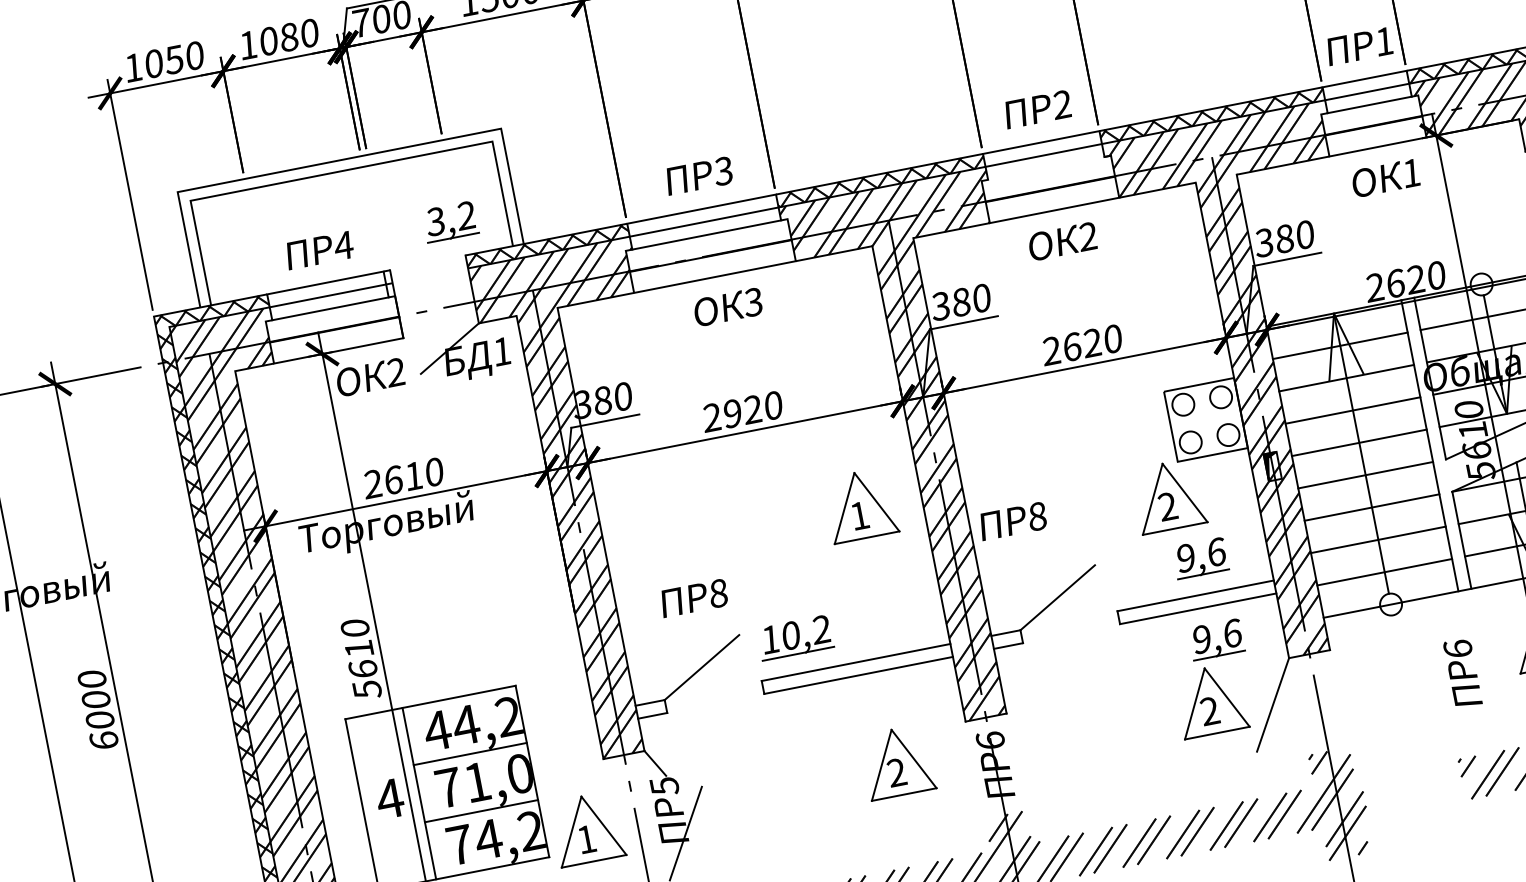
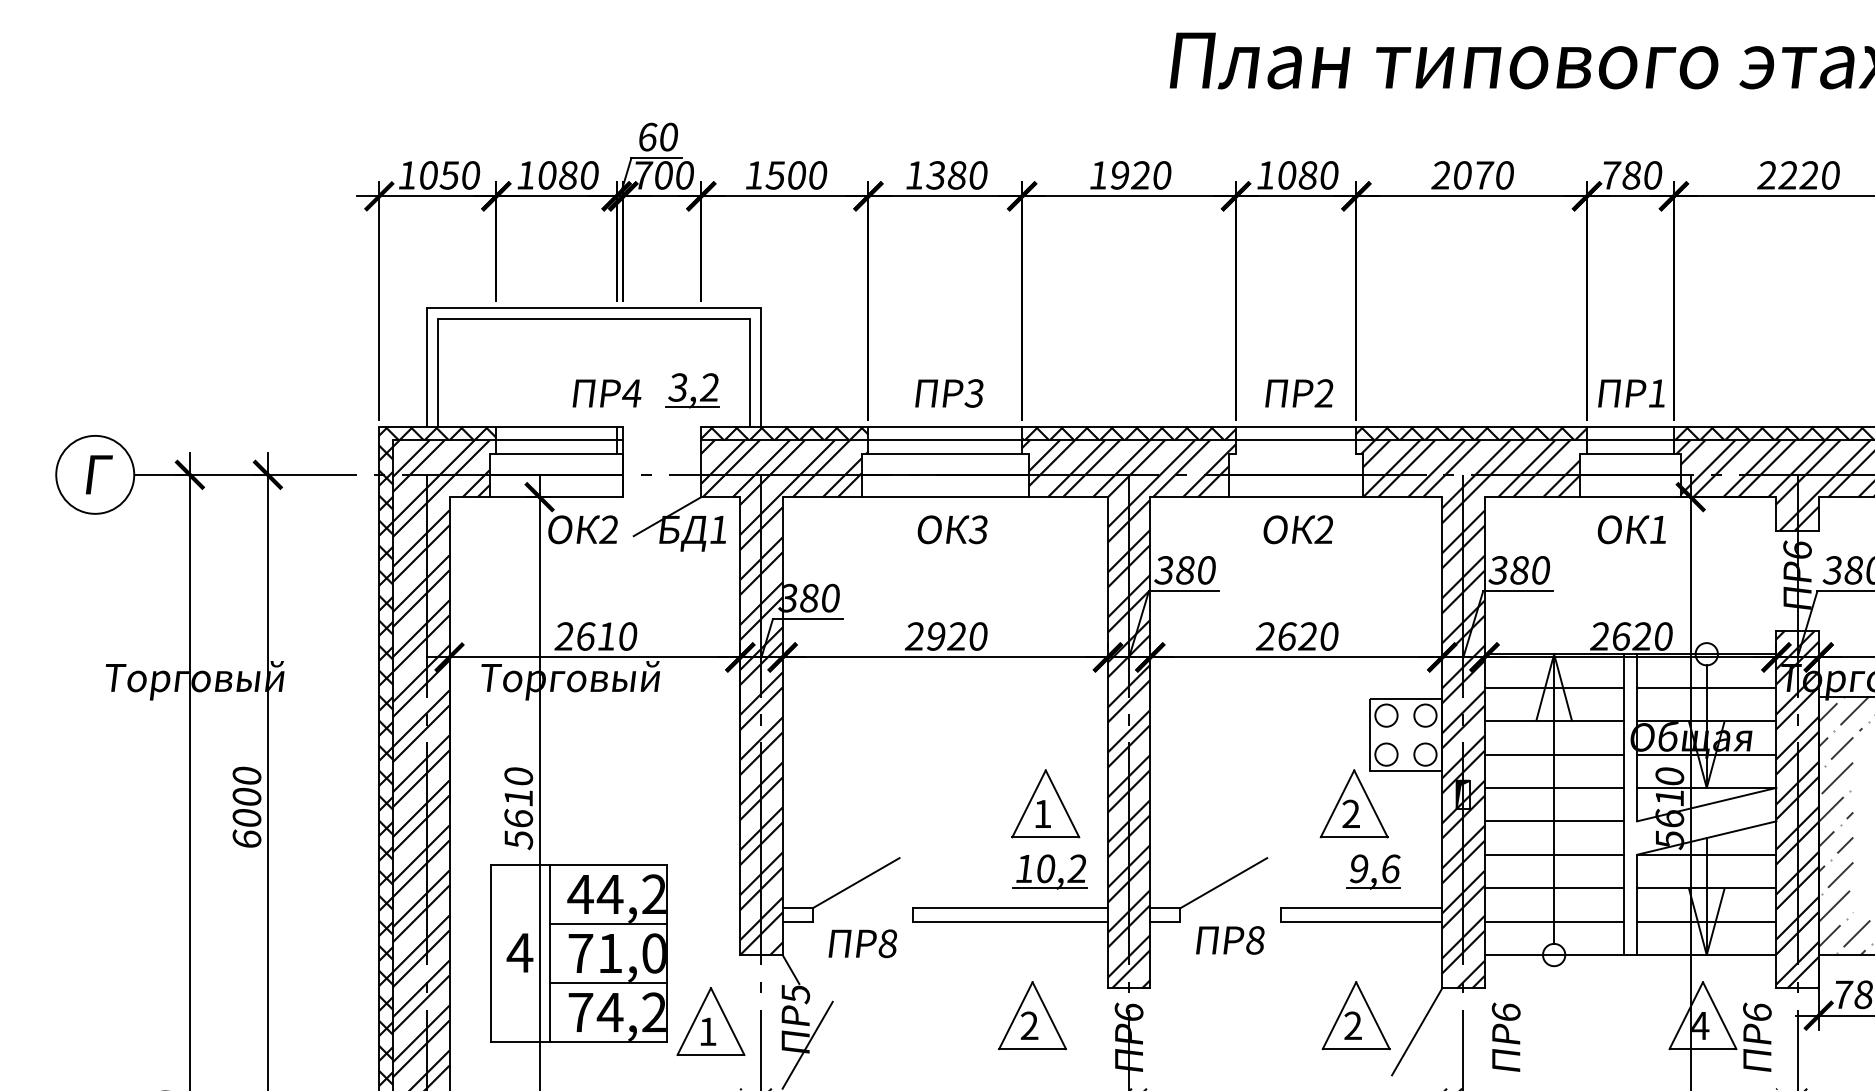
text: (319, 250) -> (606, 393), moved
part: (860, 505) -> (1045, 803), moved
text: (1013, 521) -> (1230, 940), moved
text: (693, 598) -> (862, 943), moved
part: (794, 637) -> (1049, 871), moved
part: (1216, 639) -> (1373, 955), removed
text: (1462, 672) -> (1505, 1036), moved

